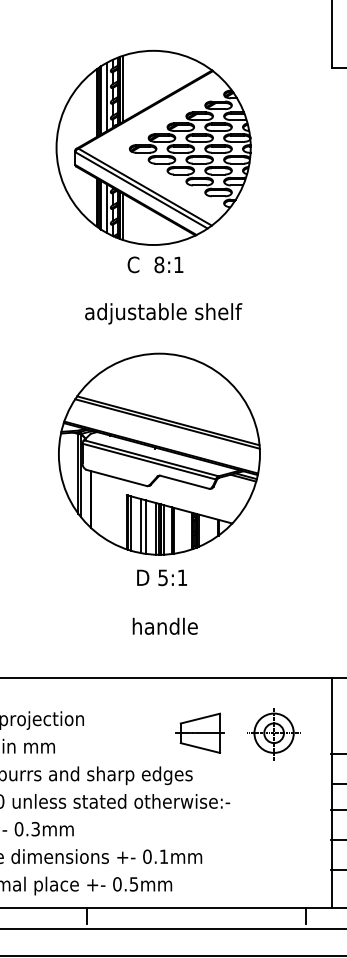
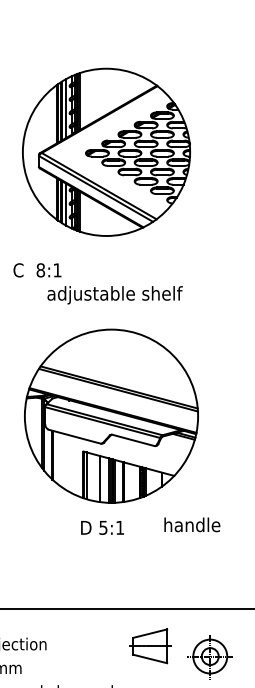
text: (155, 264) -> (37, 270), moved
line: (140, 525) -> (95, 477), removed
text: (161, 577) -> (102, 527), moved
text: (164, 625) -> (191, 524), moved
part: (199, 732) -> (149, 645), moved

